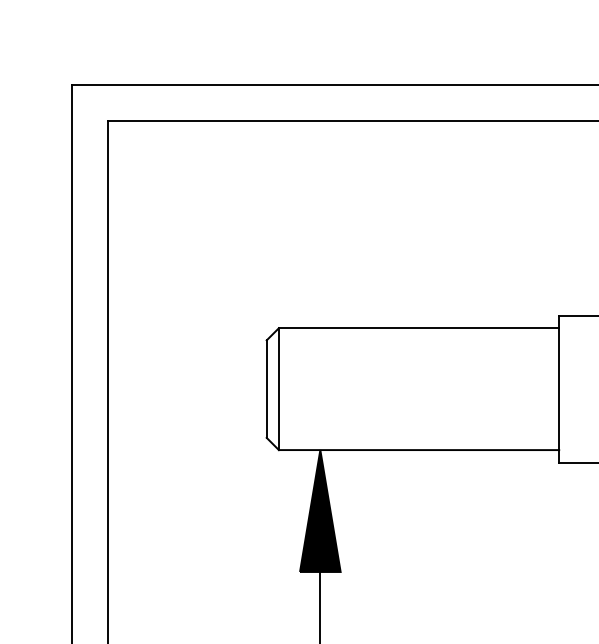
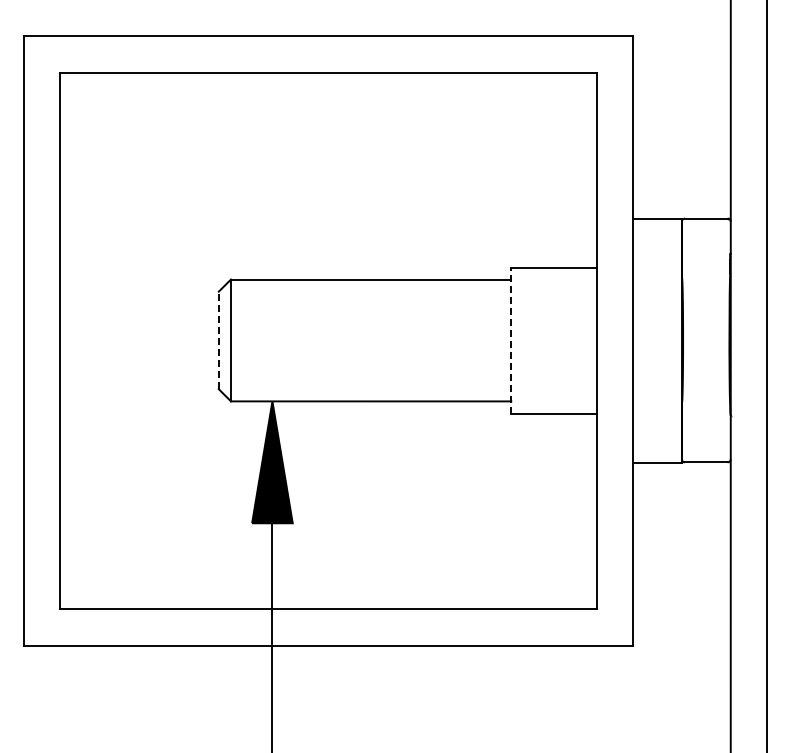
line: (266, 389) -> (218, 340), solid -> dashed
line: (559, 389) -> (511, 340), solid -> dashed

